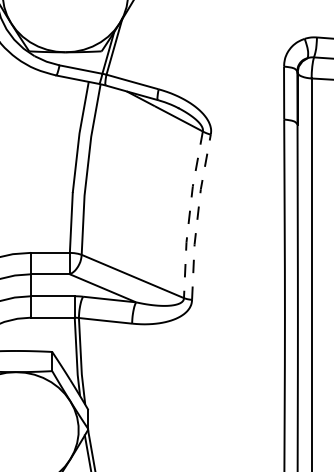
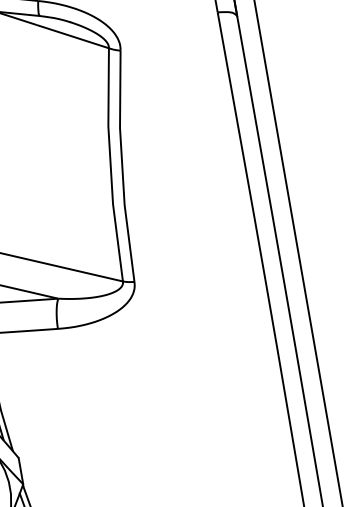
line: (189, 214) -> (110, 165), dashed -> solid
line: (197, 216) -> (121, 166), dashed -> solid

